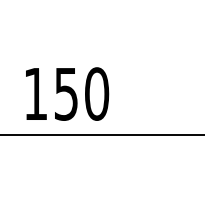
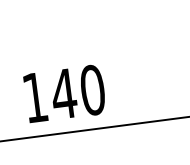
text: (66, 94) -> (64, 94), 150 -> 140

